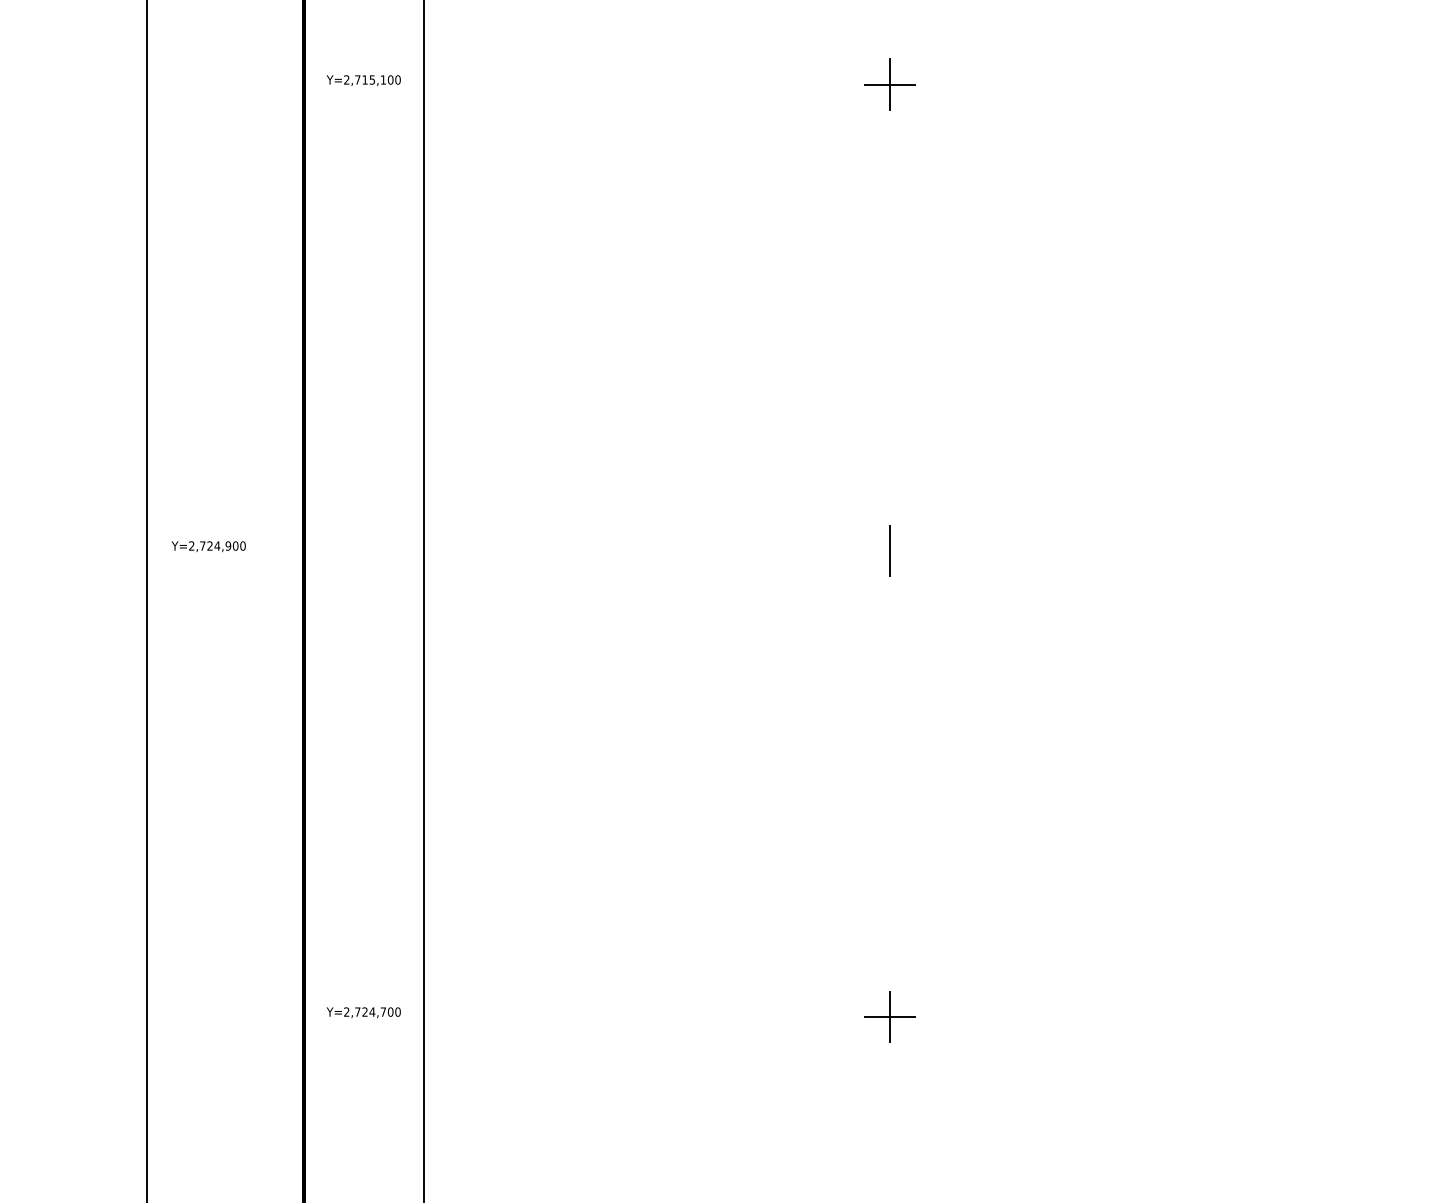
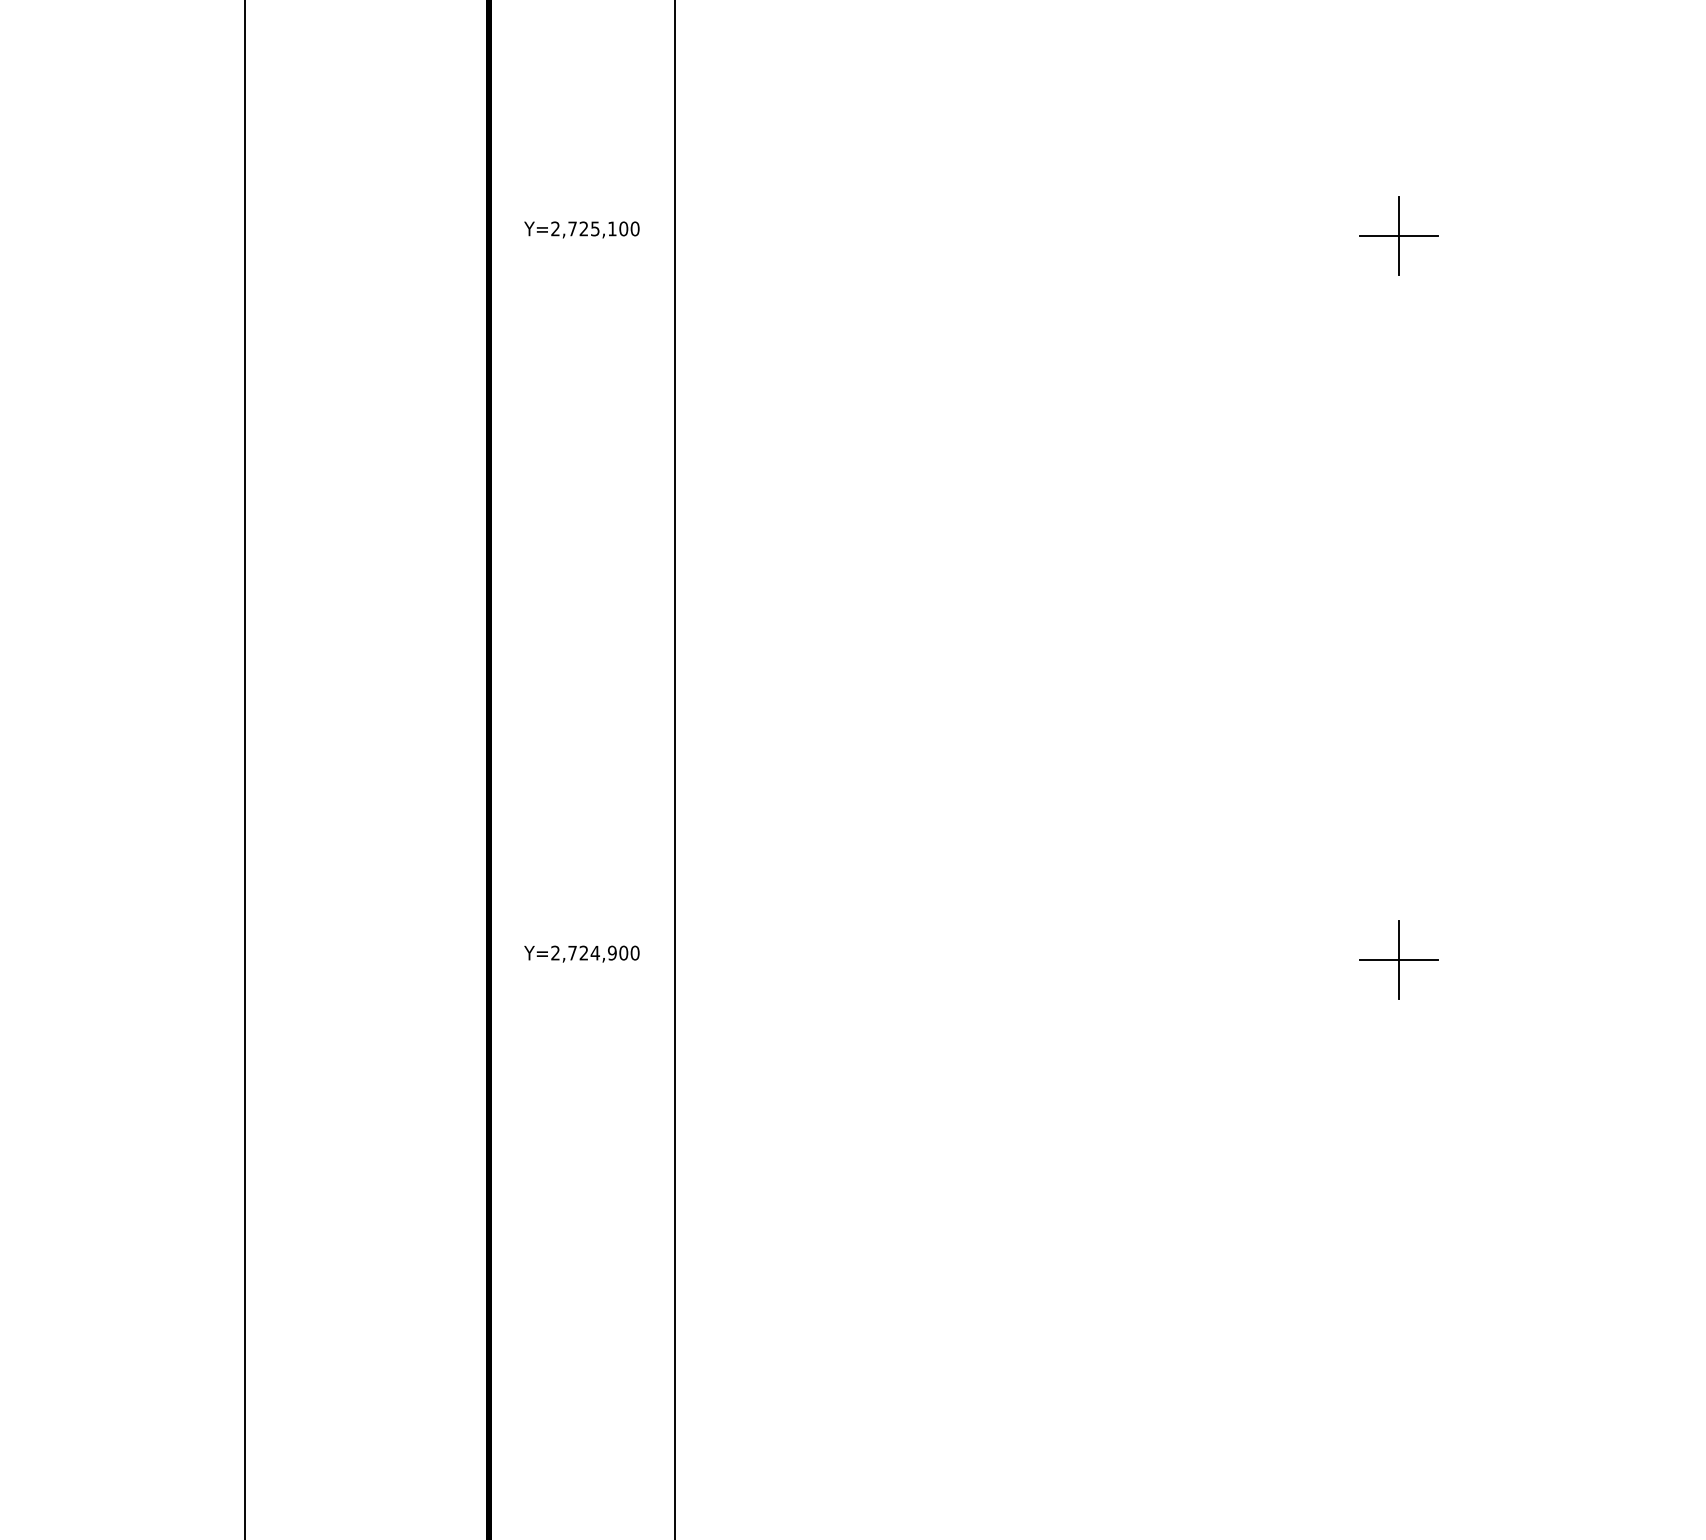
text: (364, 79) -> (583, 228), Y=2,715,100 -> Y=2,725,100
text: (208, 546) -> (581, 953), moved
line: (889, 550) -> (1398, 960), added

